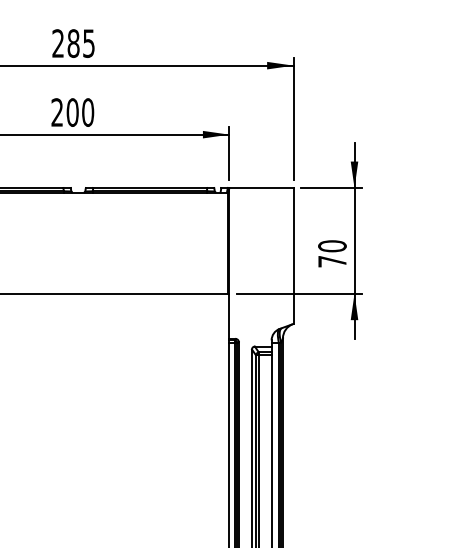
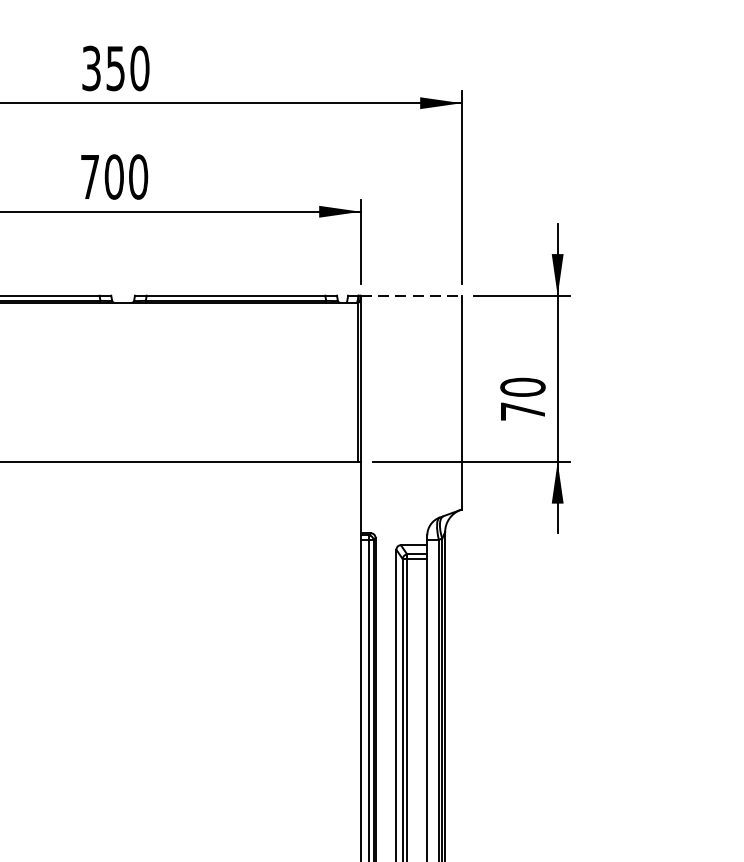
text: (73, 43) -> (115, 68), 285 -> 350
text: (56, 112) -> (88, 176), 200 -> 700
line: (261, 188) -> (411, 296), solid -> dashed

